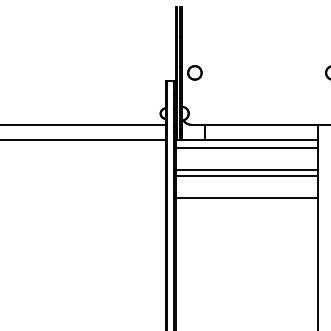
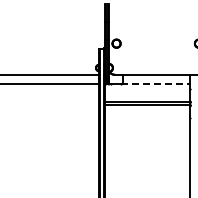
line: (261, 139) -> (156, 83), solid -> dashed
line: (246, 147) -> (147, 88), removed
line: (246, 198) -> (147, 118), removed

